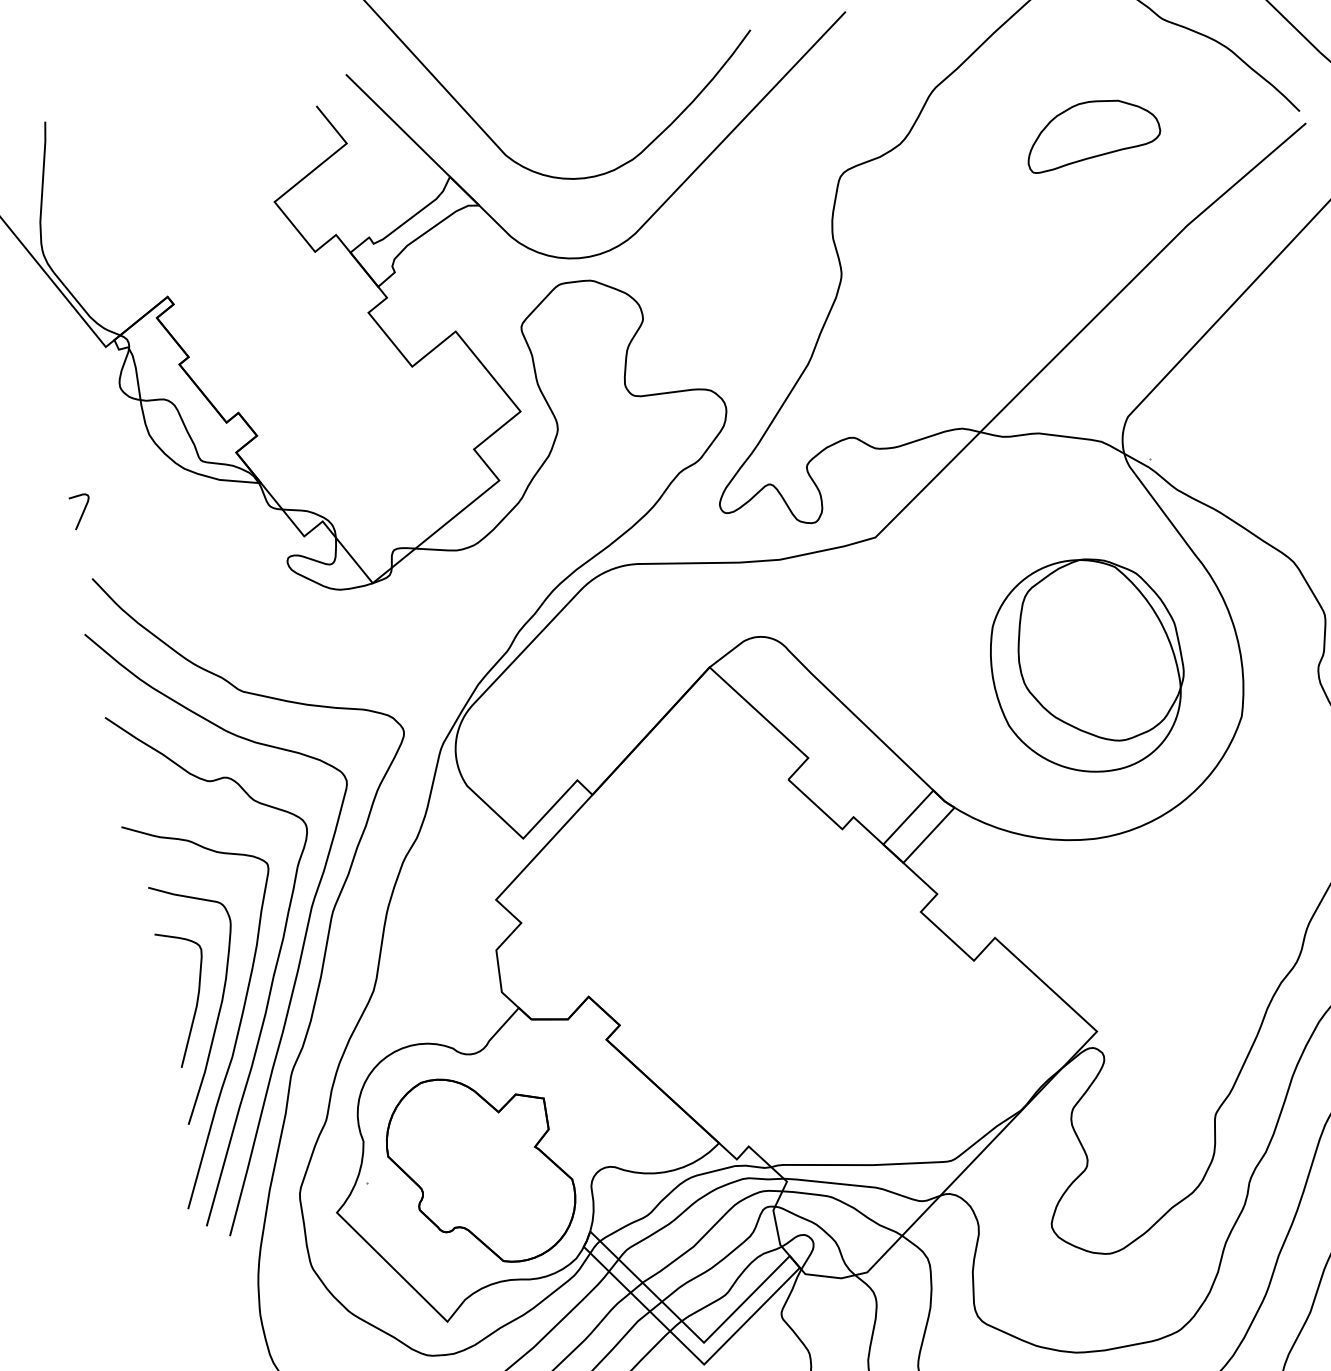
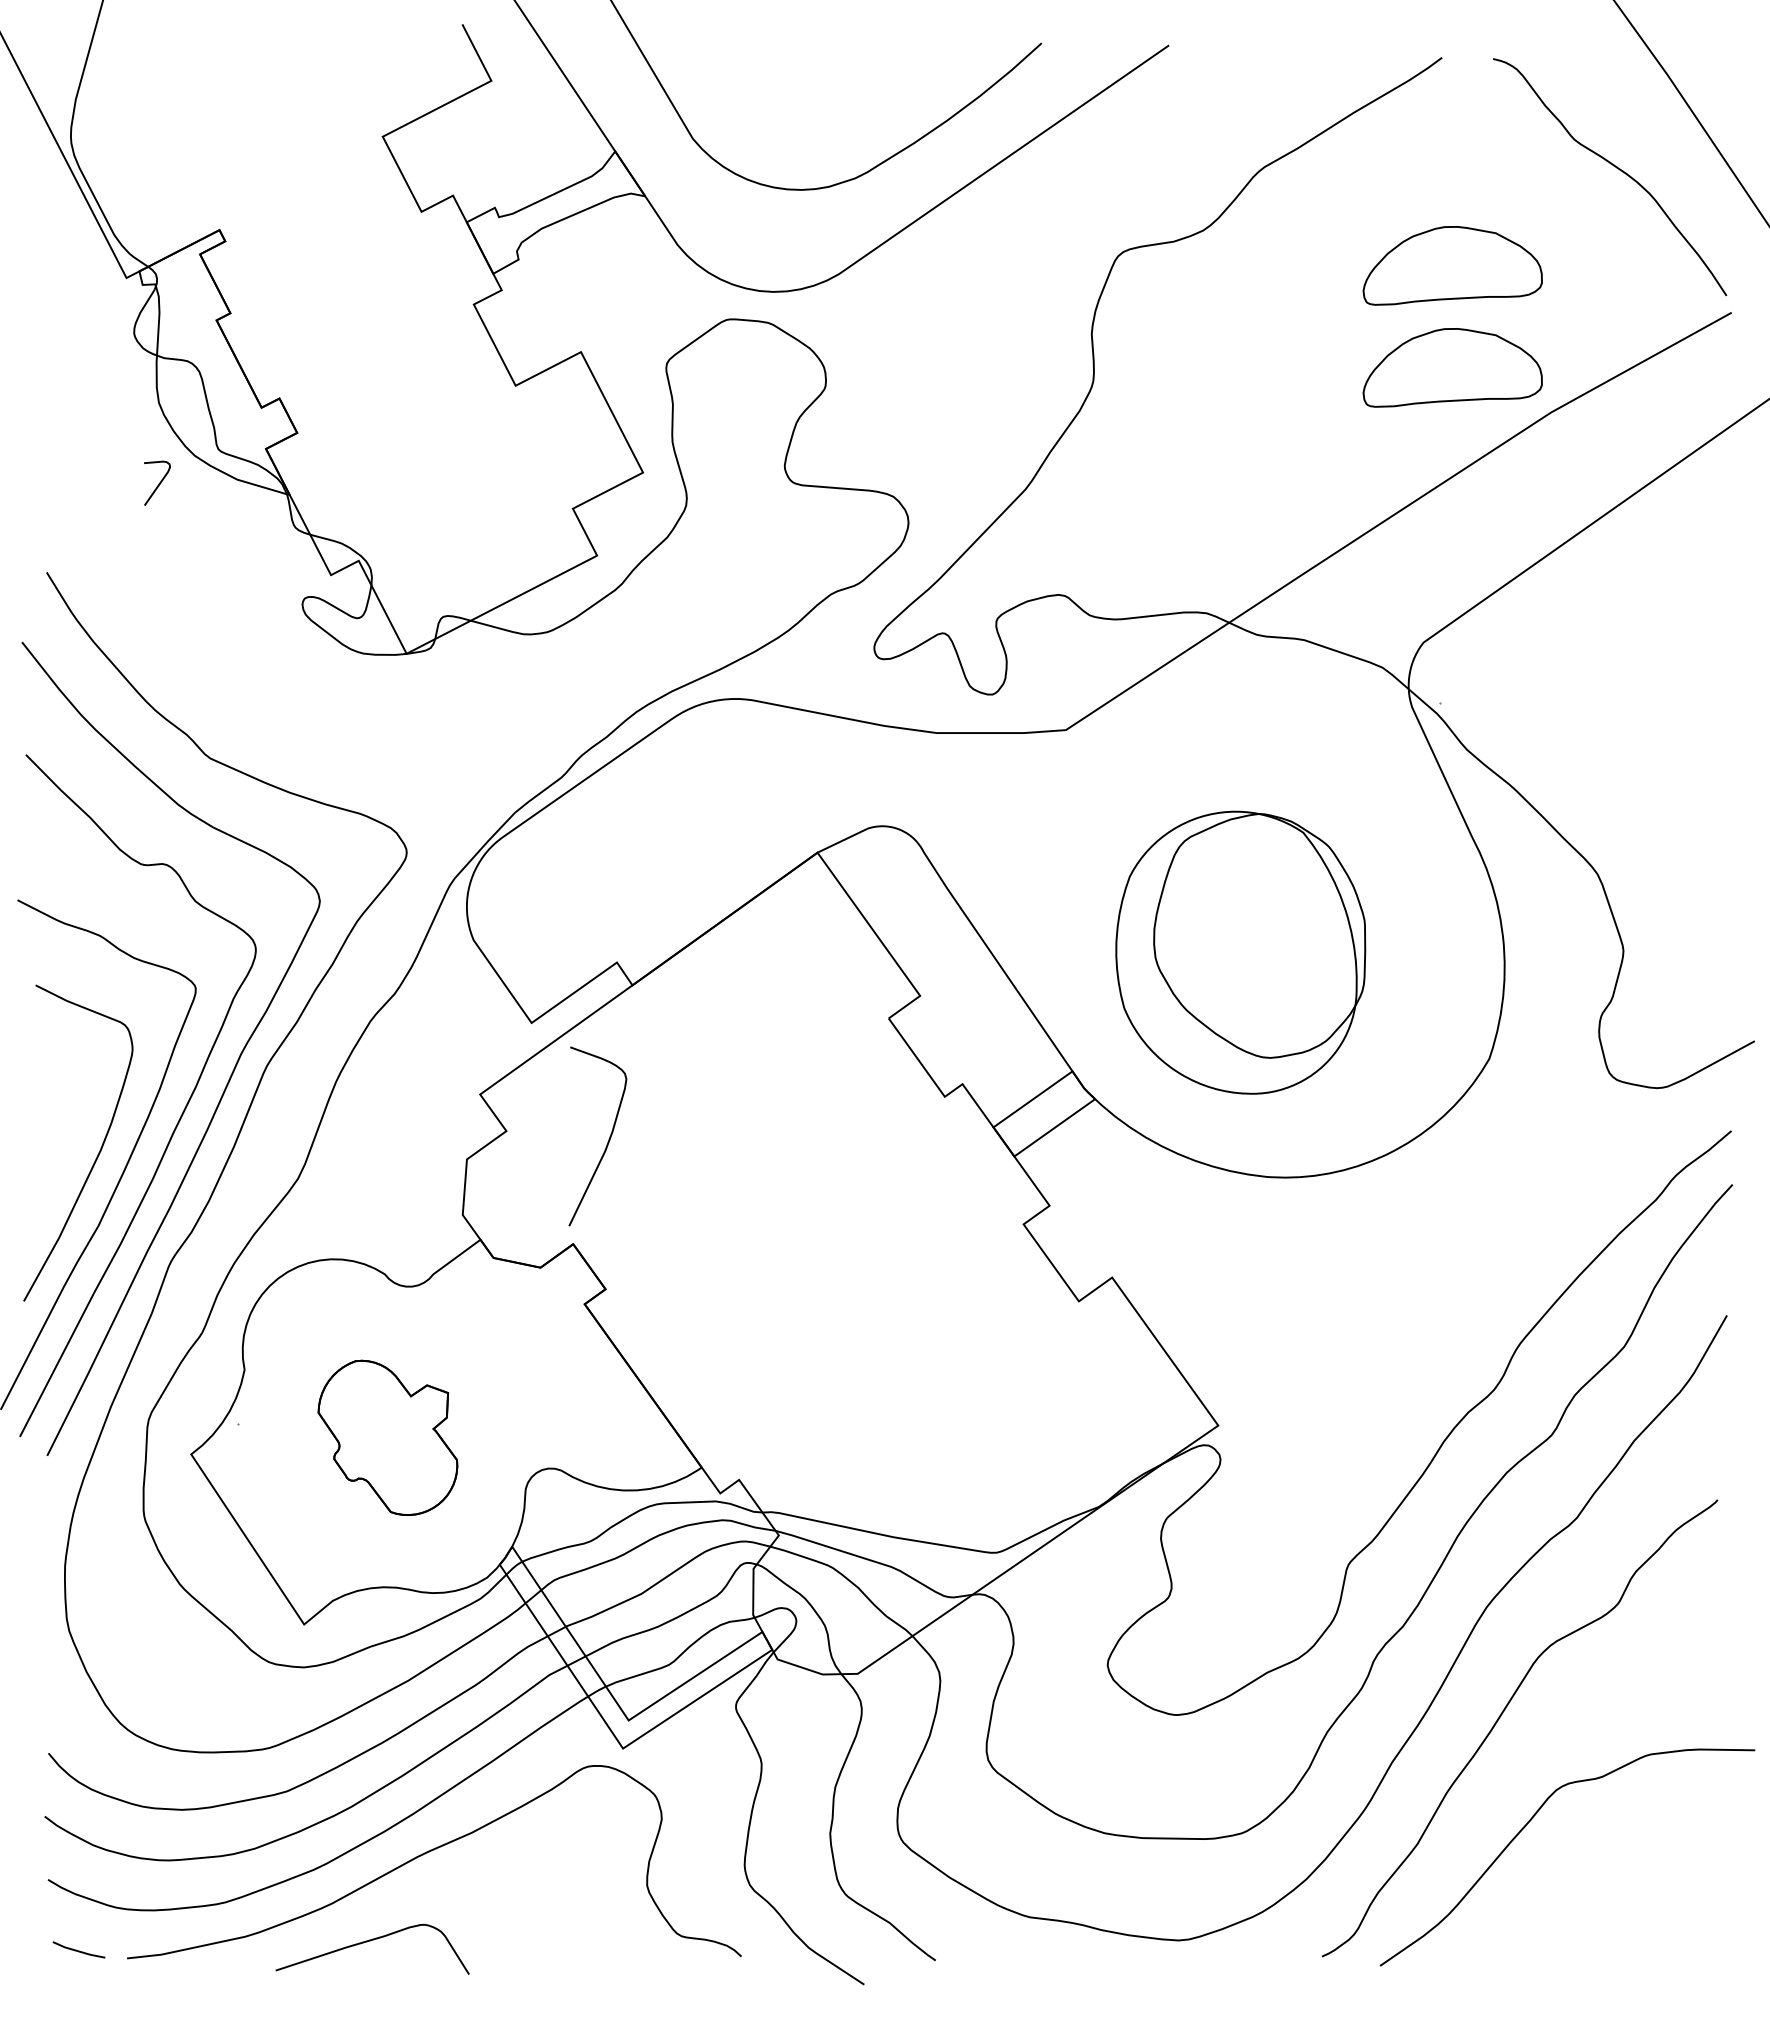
part: (1106, 207) -> (1452, 367), added
curve: (82, 511) -> (158, 483), moved
part: (1086, 666) -> (1240, 952), moved
curve: (196, 998) -> (607, 1141), moved
part: (480, 1169) -> (387, 1437), size x0.6

